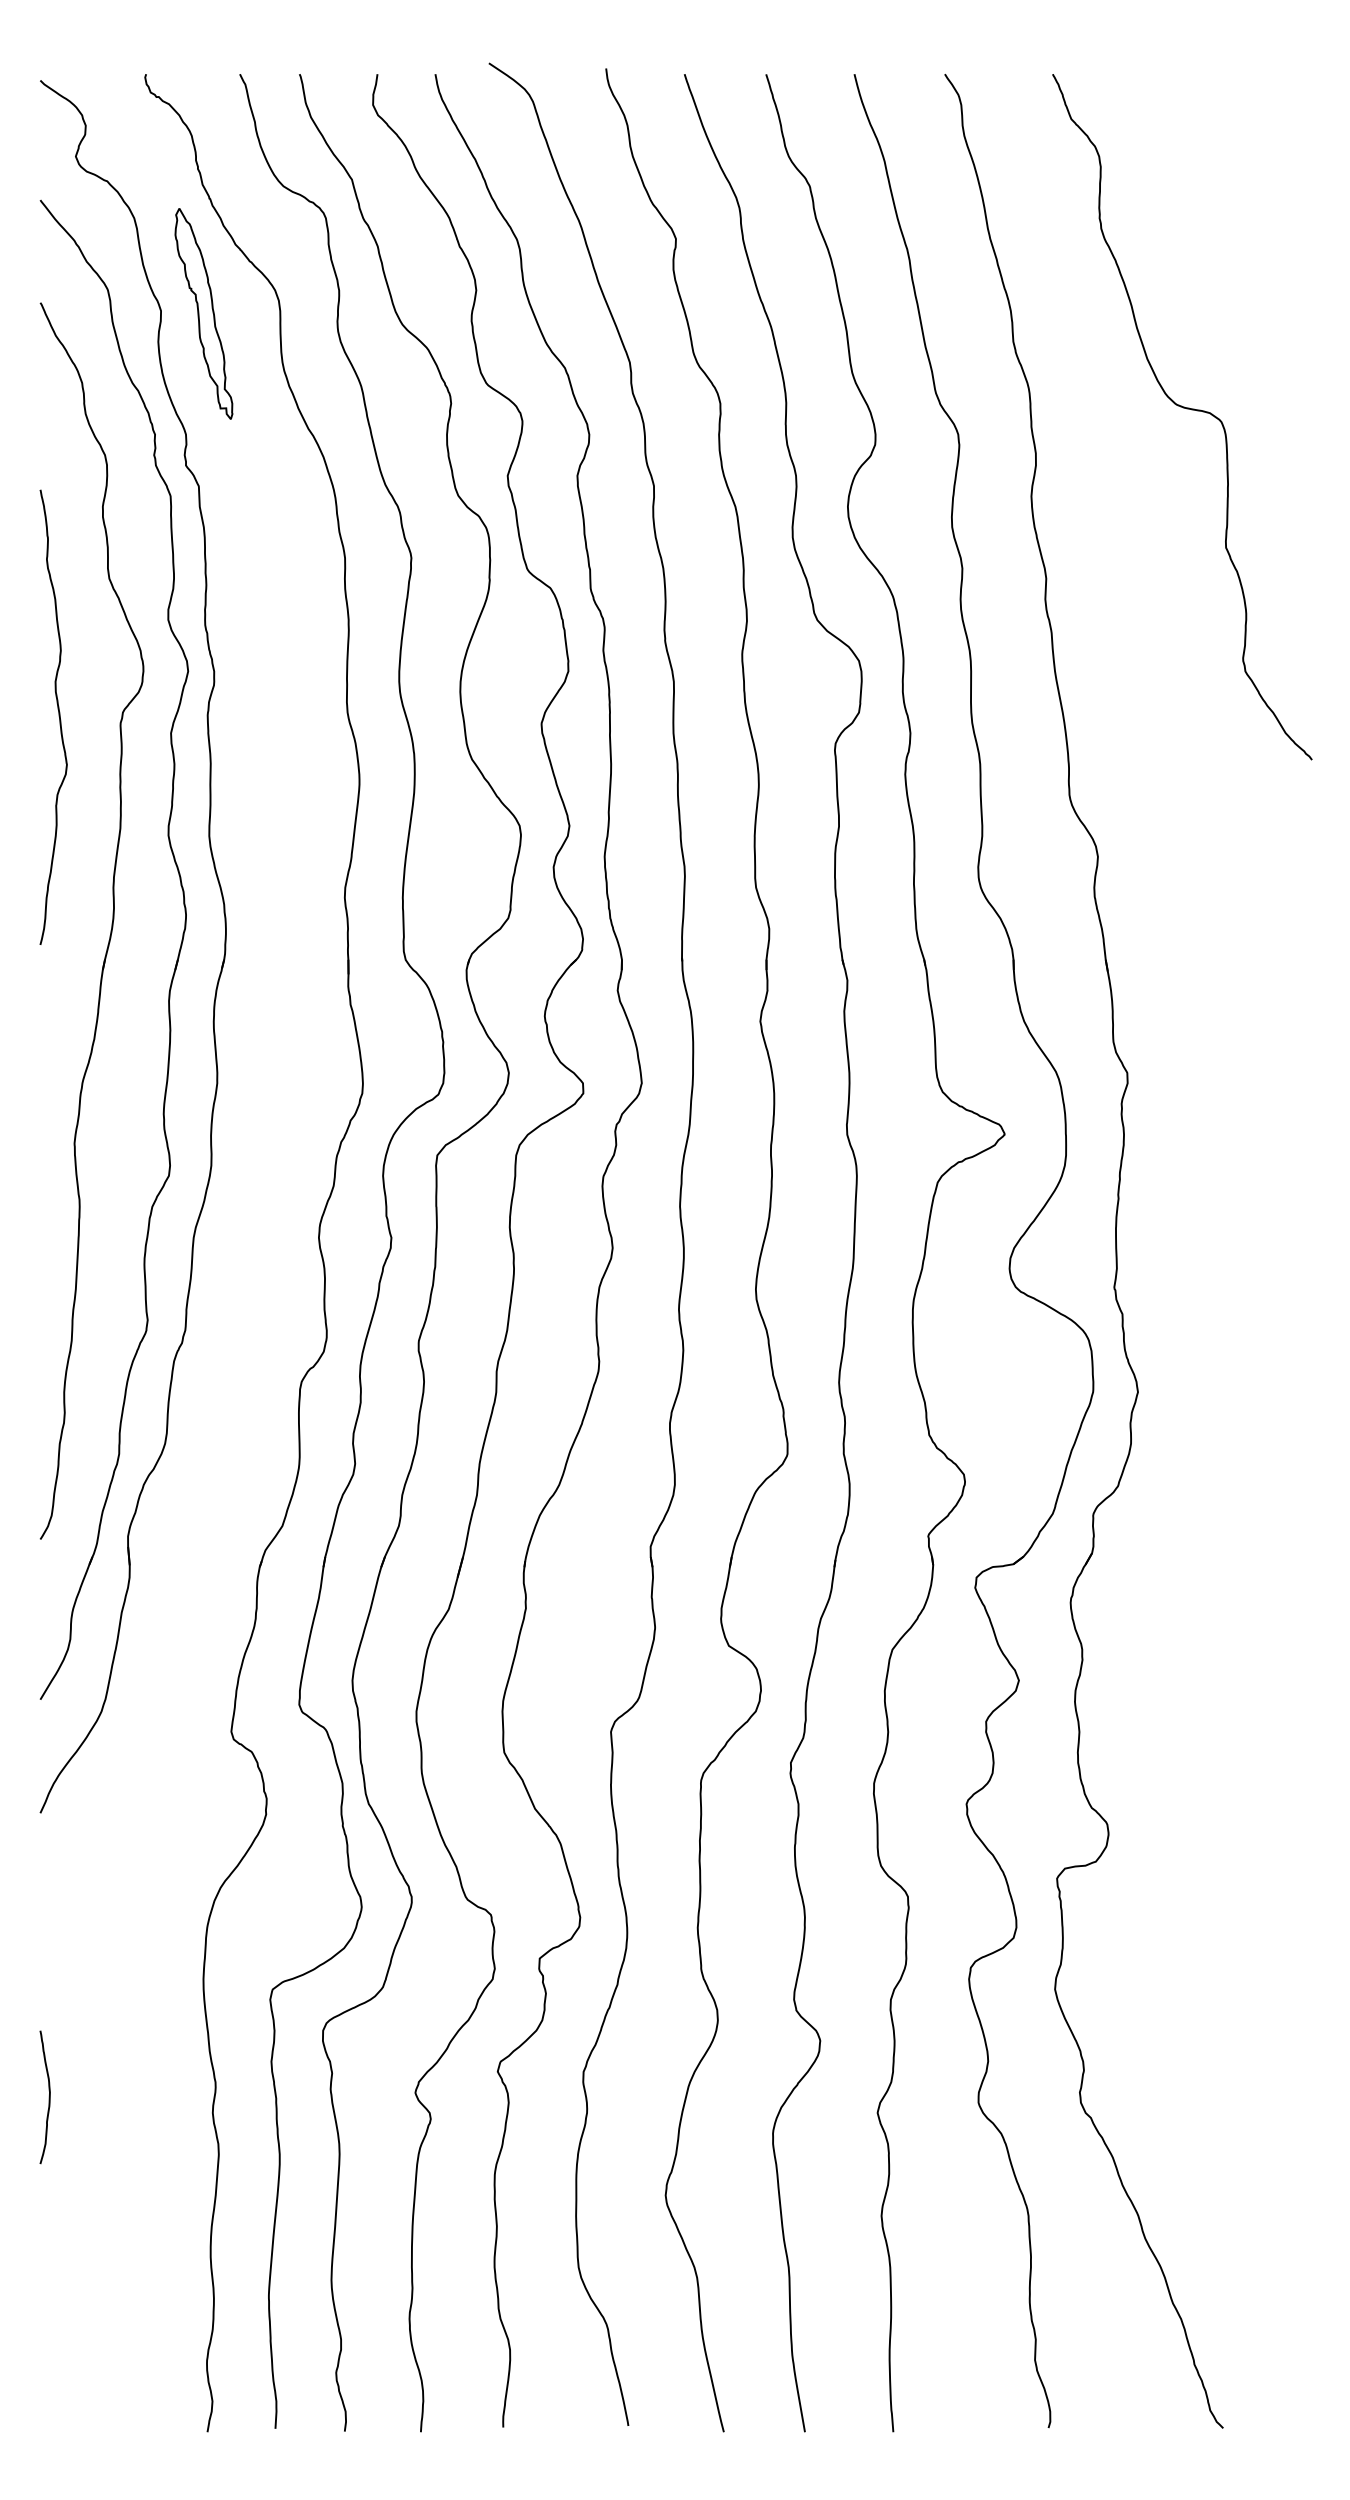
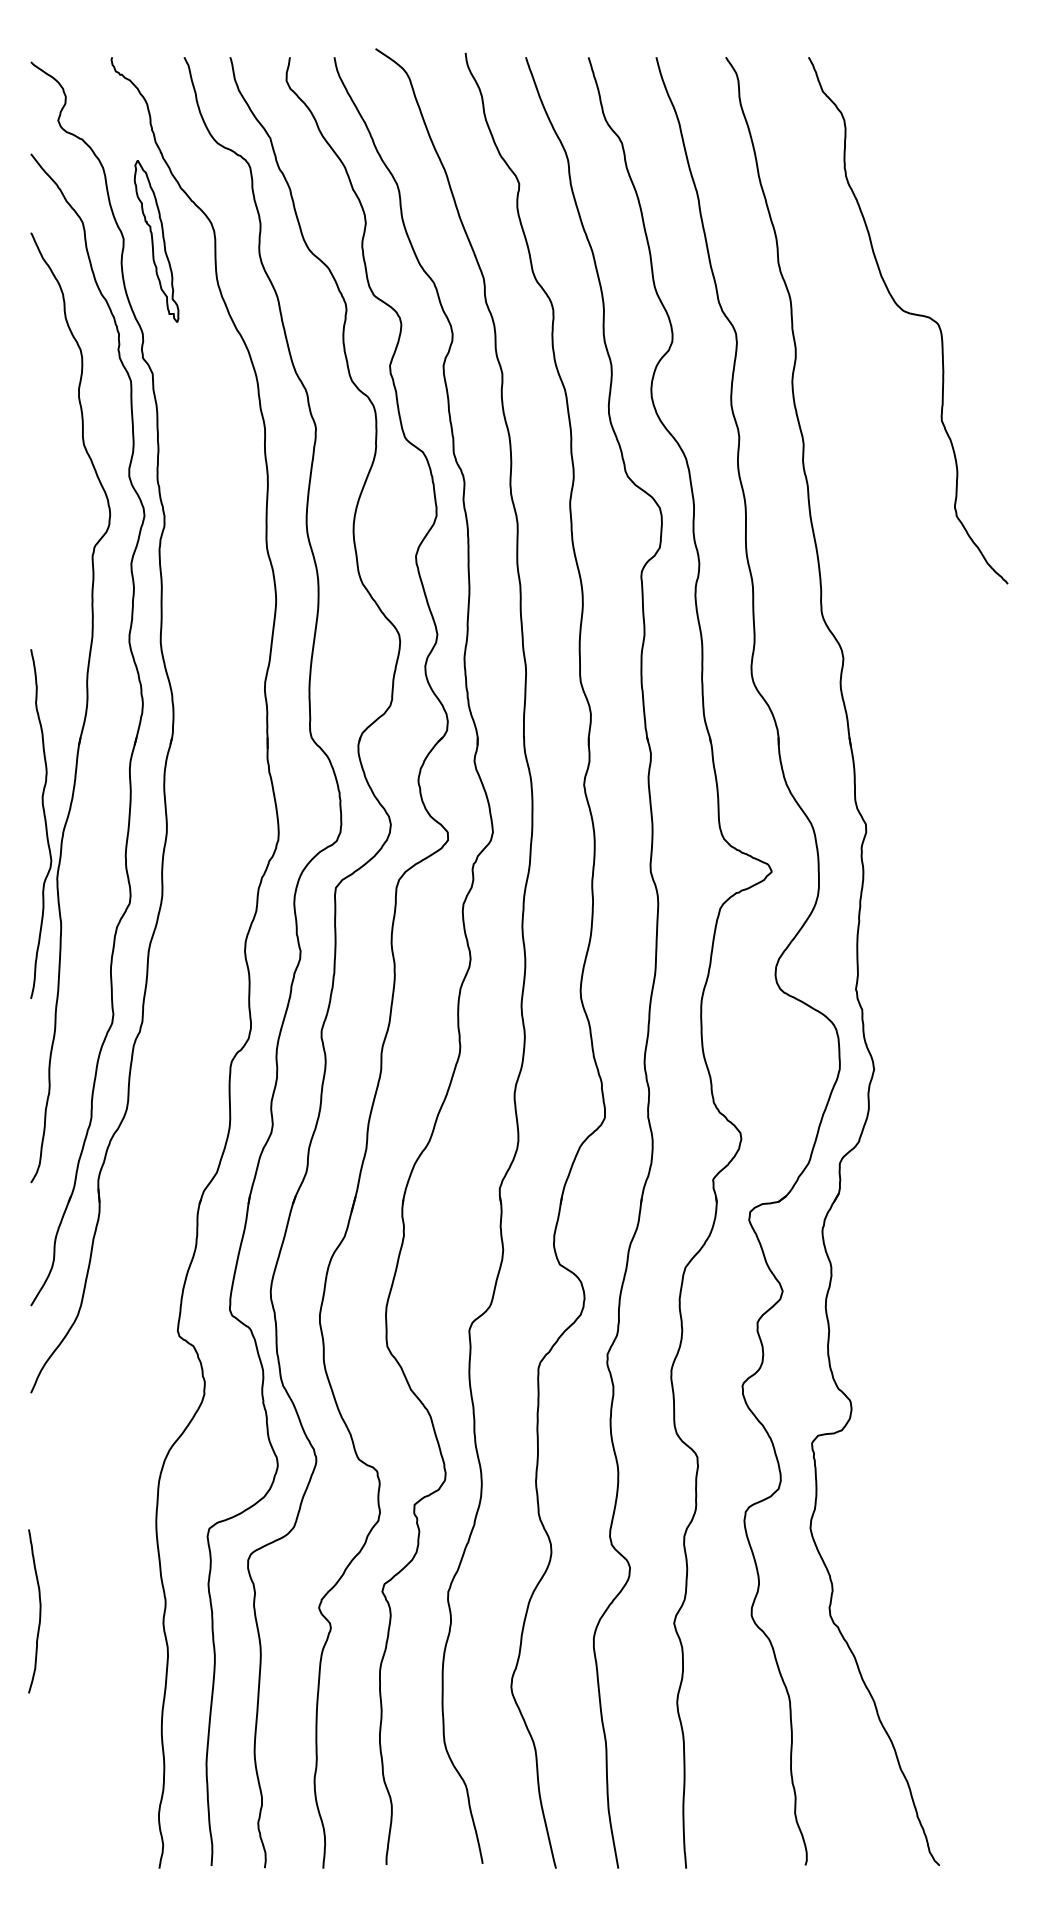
curve: (58, 716) -> (44, 823), moved
part: (44, 2097) -> (34, 1611), size x1.6

